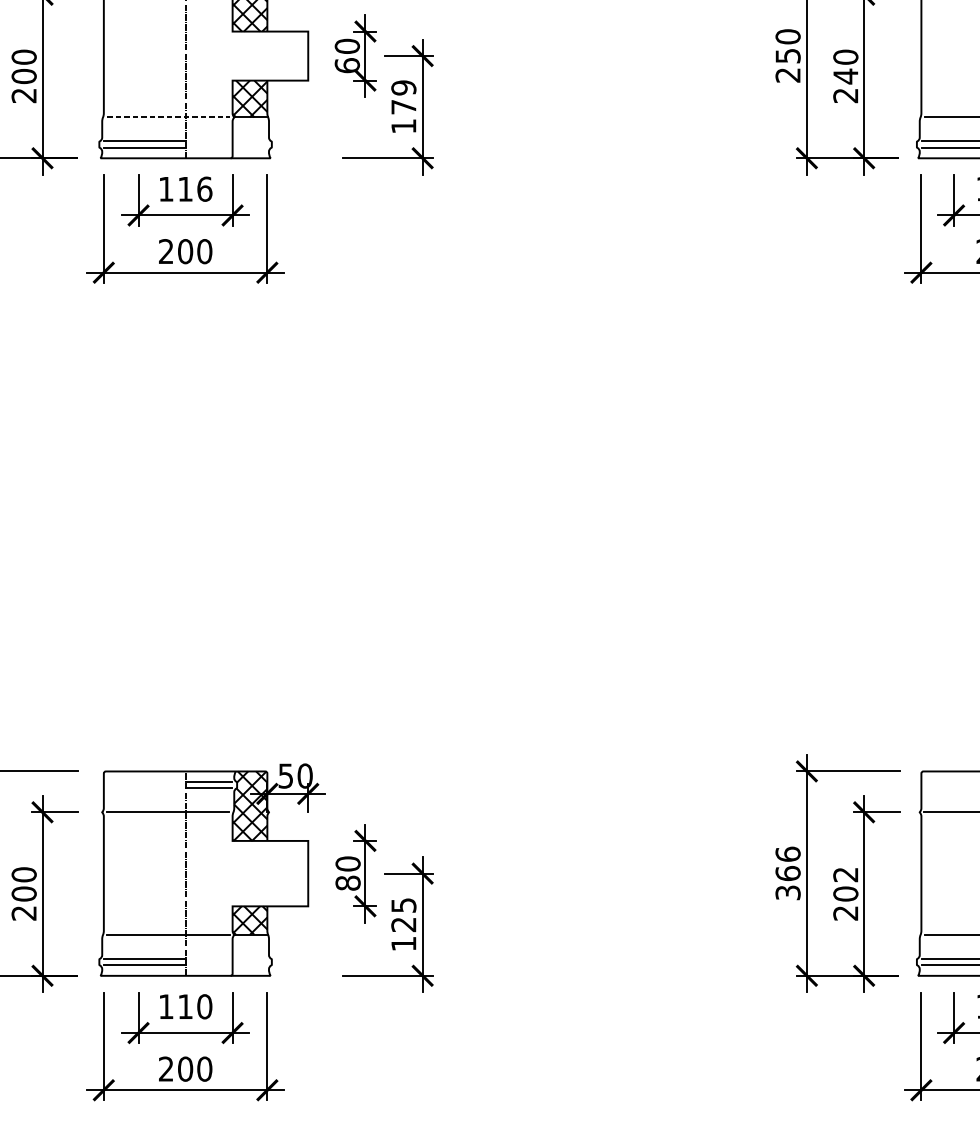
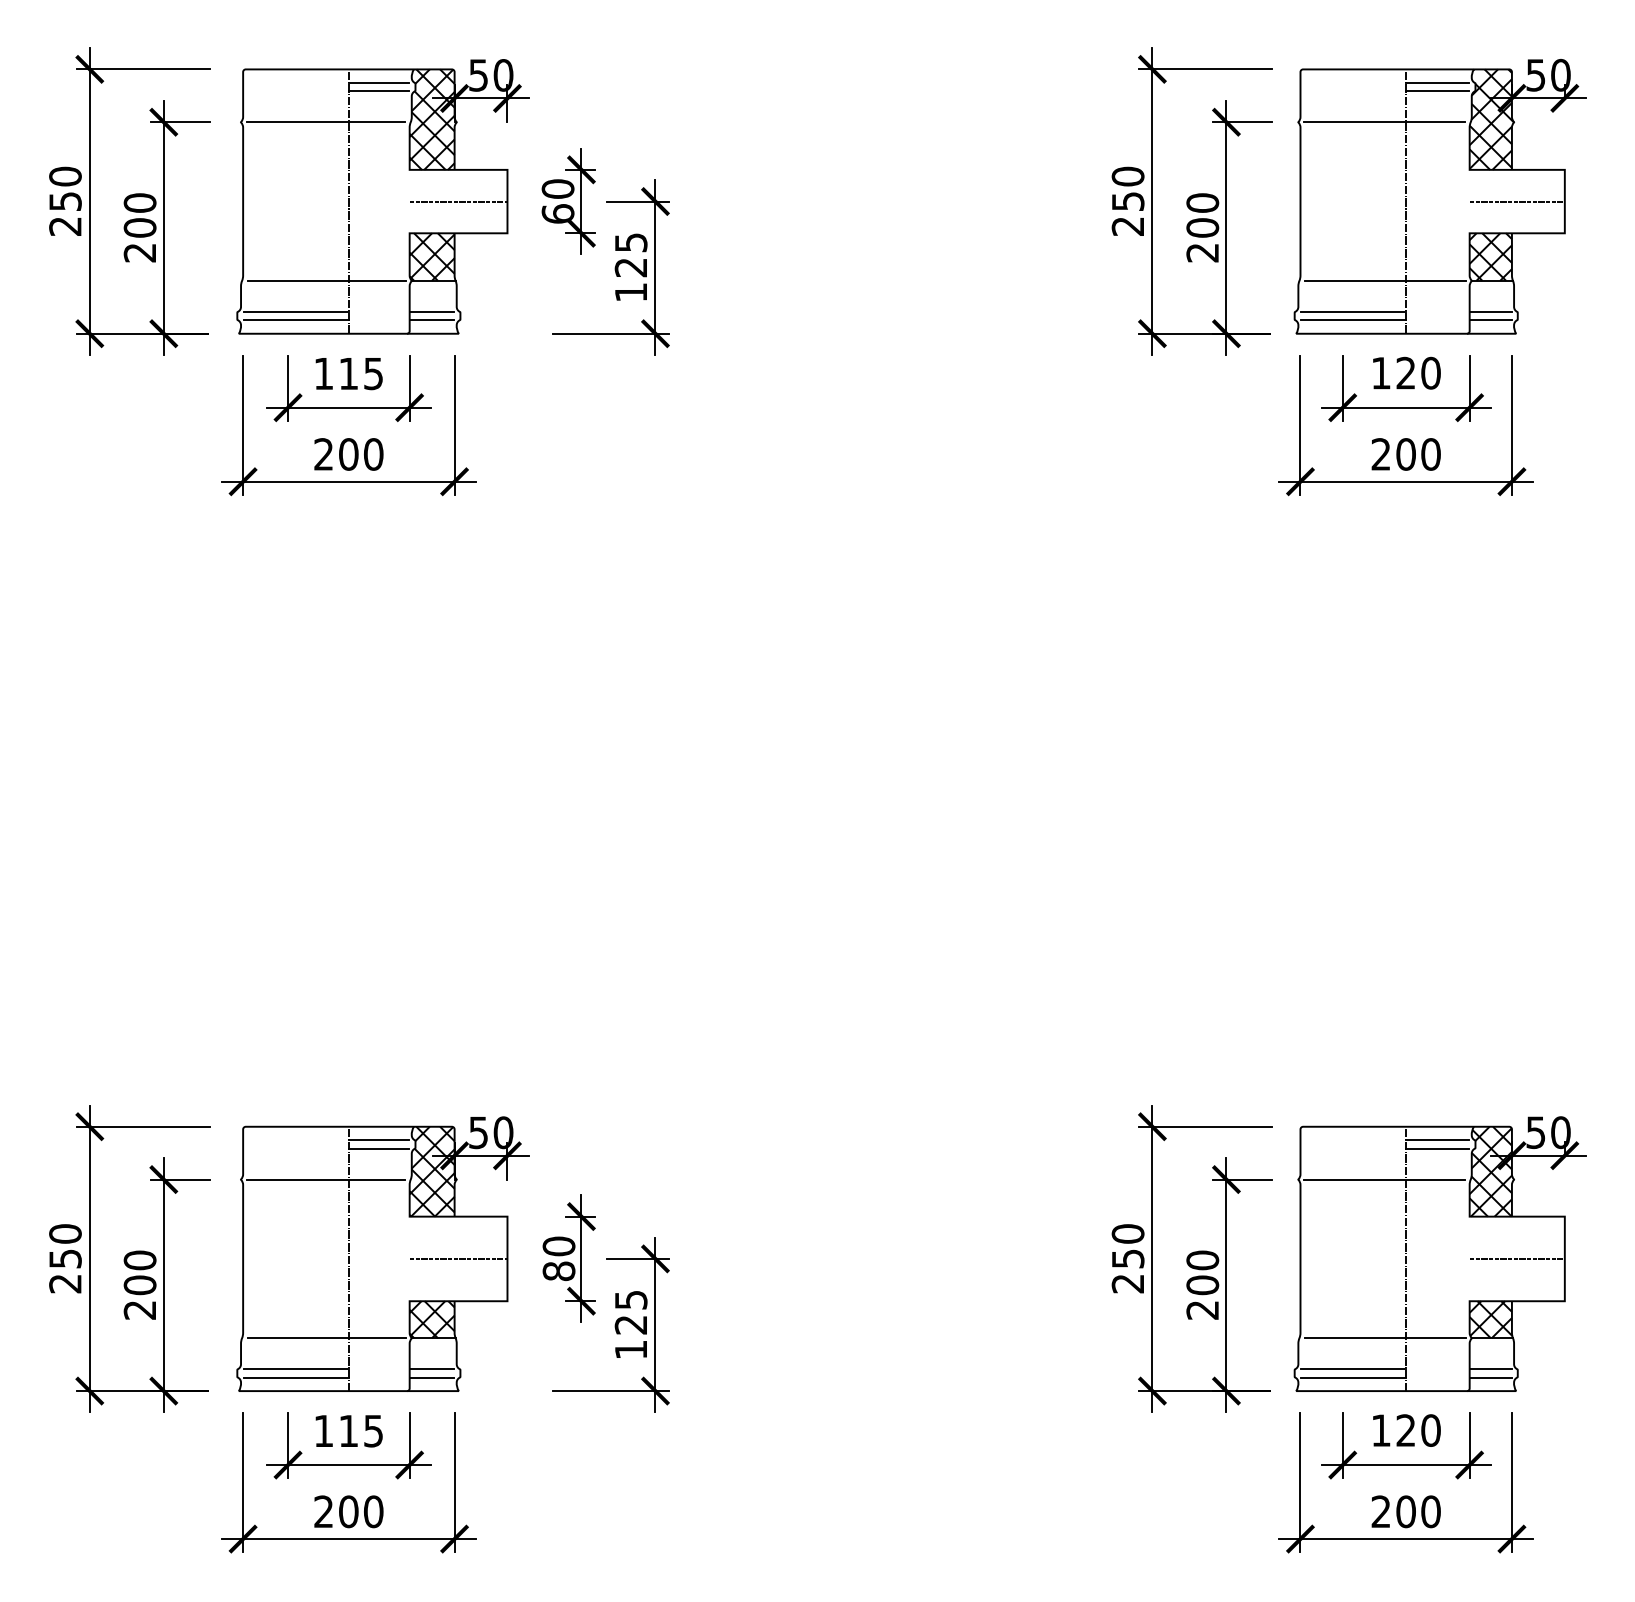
line: (270, 56) -> (458, 201), added
text: (845, 76) -> (1202, 227), 240 -> 200
text: (403, 97) -> (630, 255), 179 -> 125
line: (169, 117) -> (327, 280), dashed -> solid
line: (249, 141) -> (431, 311), added
line: (249, 148) -> (431, 320), added
text: (204, 189) -> (373, 373), 116 -> 115
line: (270, 873) -> (458, 1258), added
text: (787, 873) -> (1127, 1258), 366 -> 250
text: (845, 874) -> (1202, 1260), 202 -> 200
line: (249, 959) -> (431, 1369), added
line: (249, 965) -> (431, 1377), added
text: (204, 1006) -> (373, 1430), 110 -> 115

